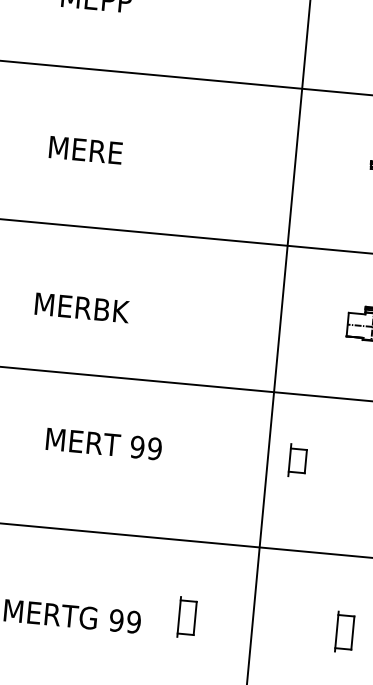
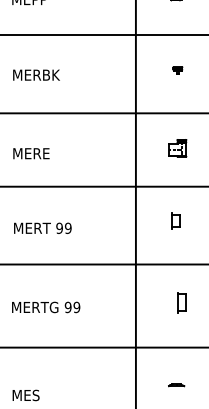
text: (130, 153) -> (53, 74), MERE -> MERBK
text: (115, 310) -> (53, 153), MERBK -> MERE
text: (103, 442) -> (42, 227), moved
part: (297, 460) -> (175, 220), moved
part: (185, 617) -> (102, 302), removed

